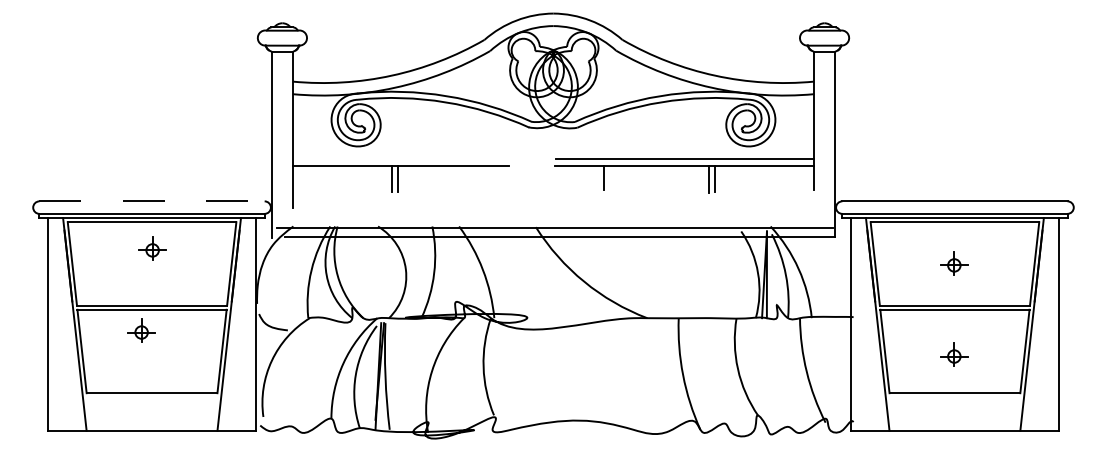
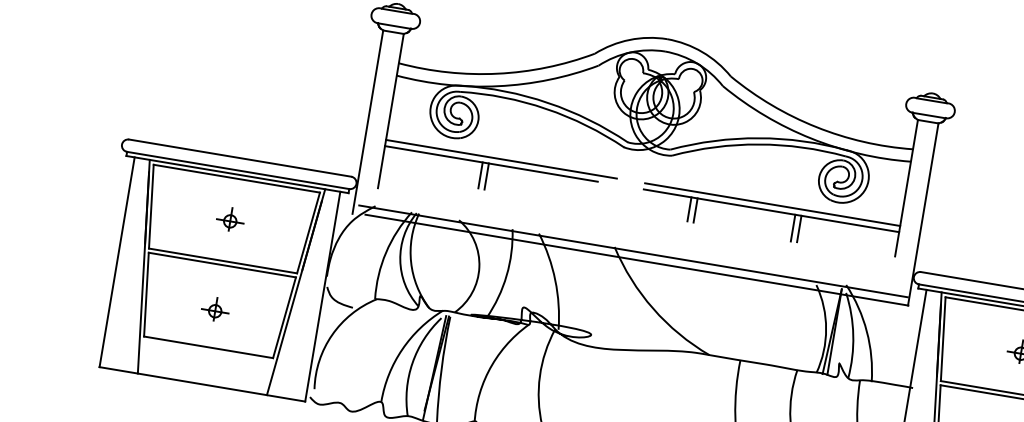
line: (409, 159) -> (501, 159), added
line: (609, 177) -> (695, 210), added
line: (152, 201) -> (240, 158), dashed -> solid
part: (152, 248) -> (230, 219), moved
part: (141, 330) -> (215, 309), moved

